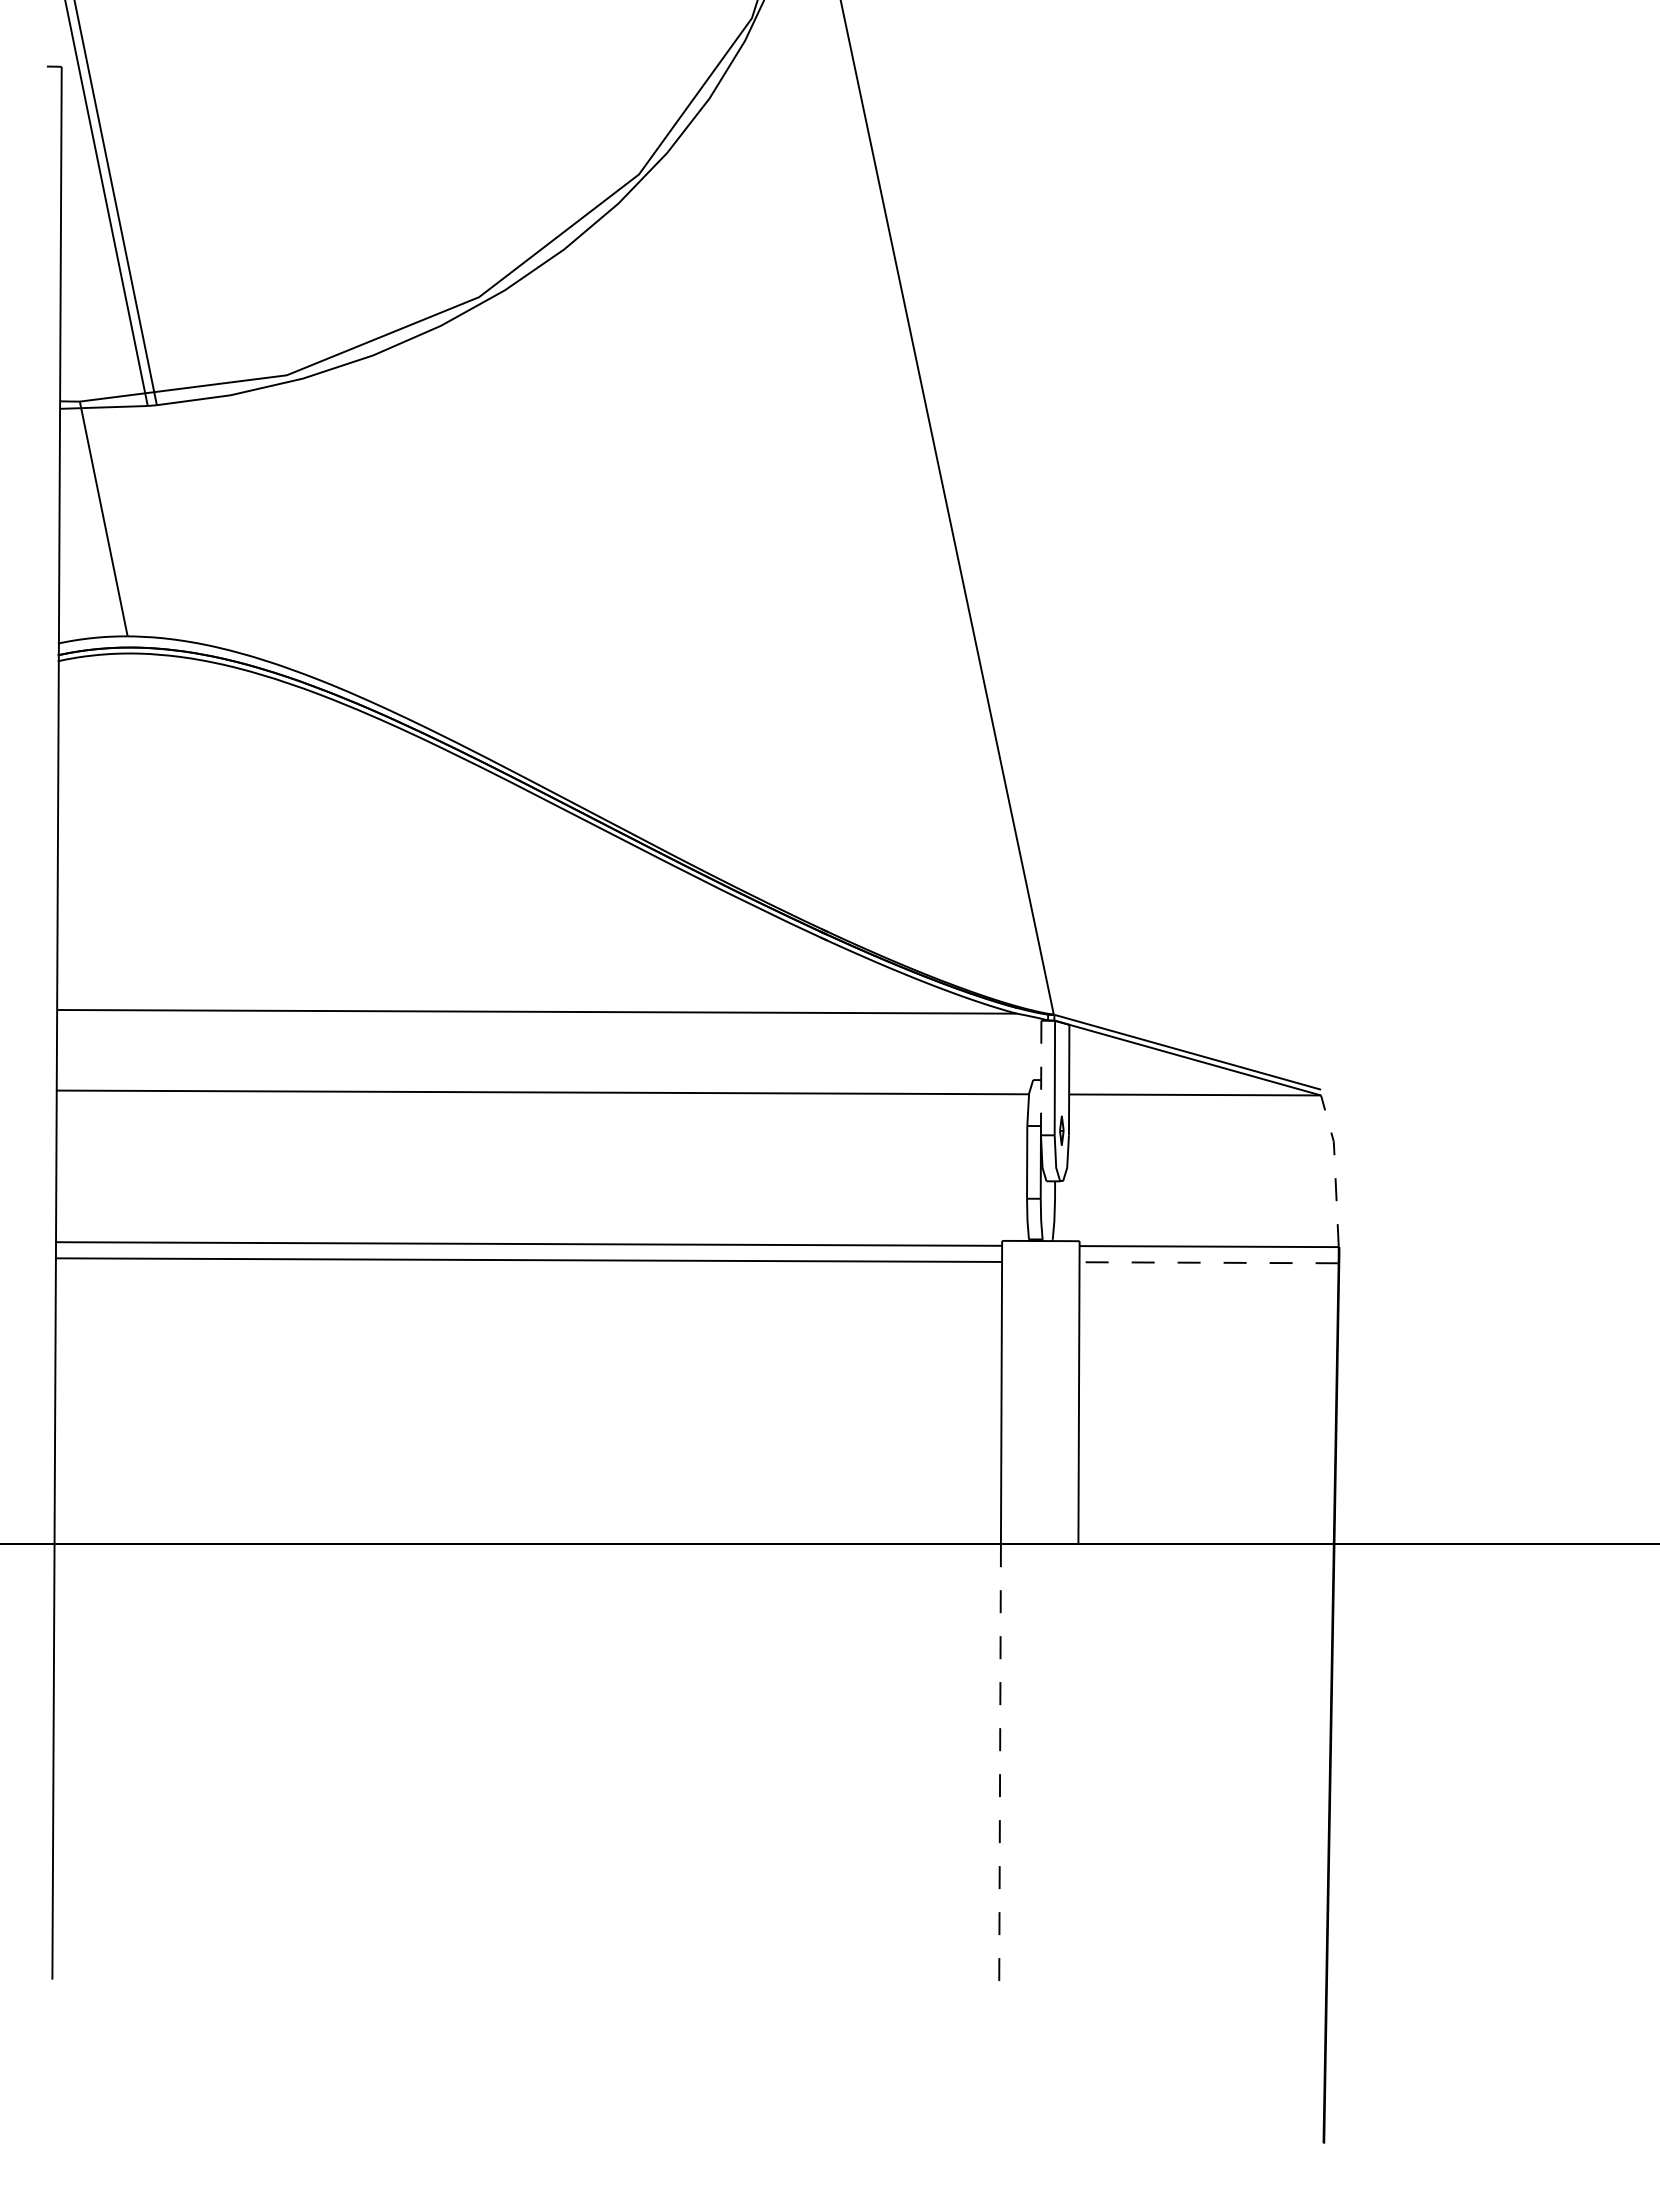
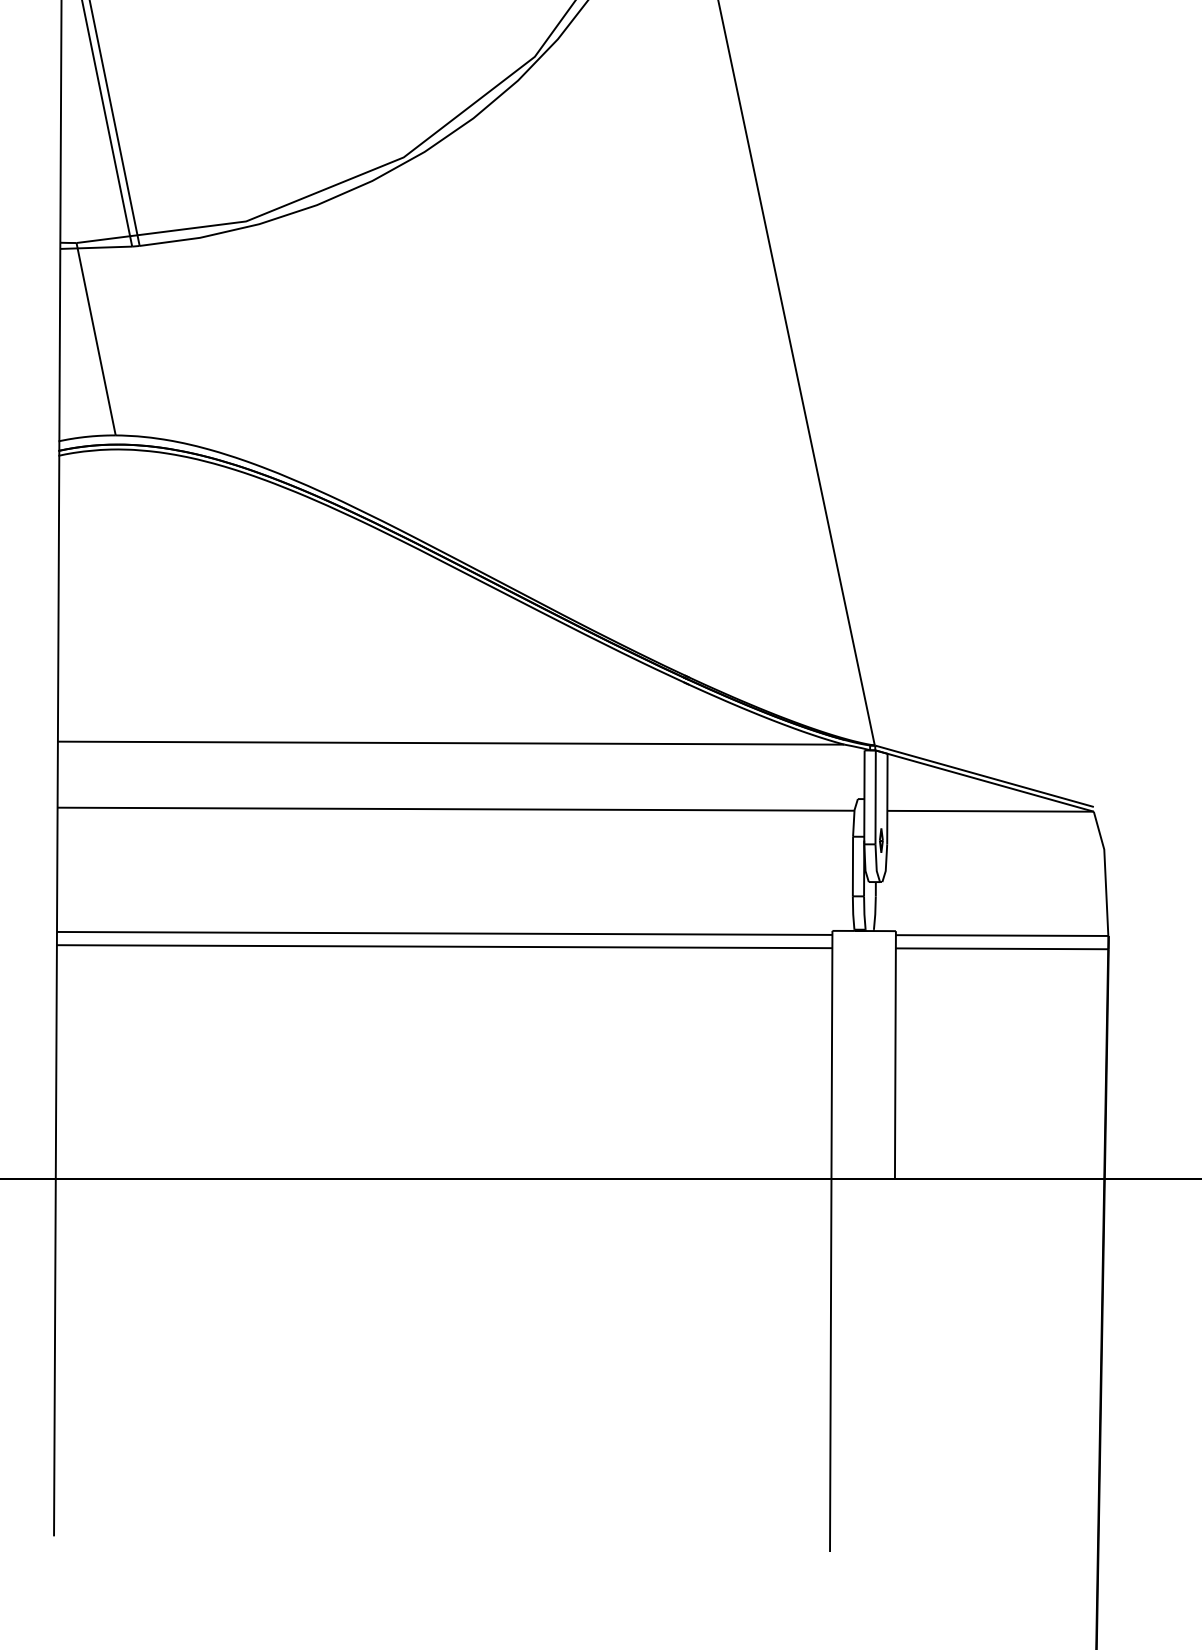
line: (1041, 1078) -> (864, 797), dashed -> solid
line: (1335, 1169) -> (1105, 872), dashed -> solid
line: (1209, 1262) -> (1002, 948), dashed -> solid
line: (1000, 1771) -> (831, 1365), dashed -> solid

